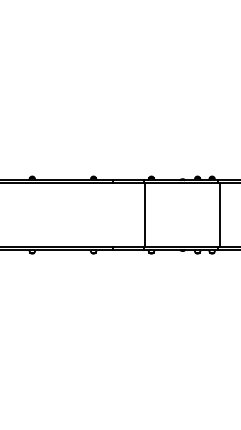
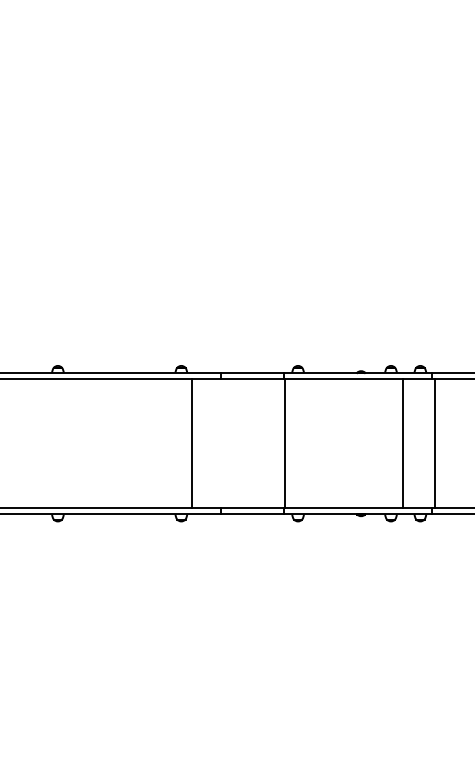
line: (98, 215) -> (191, 444), added
line: (203, 215) -> (402, 444), added

